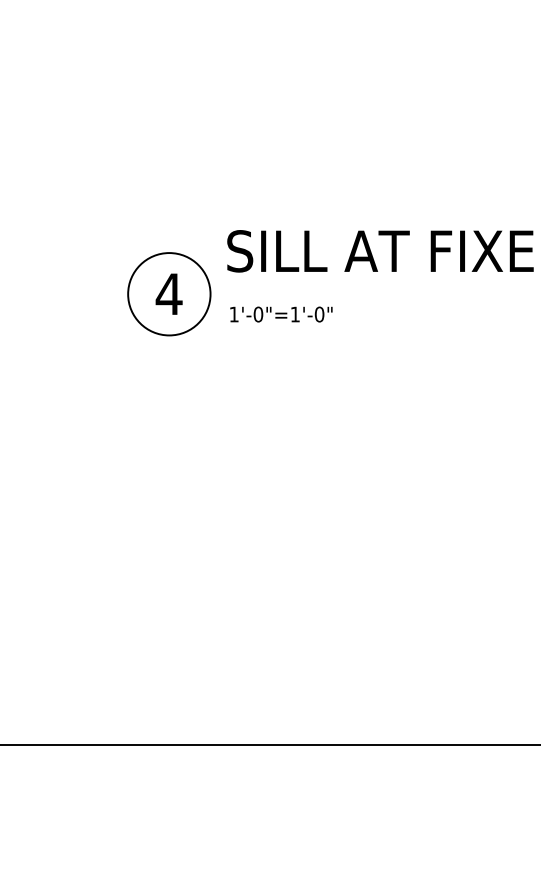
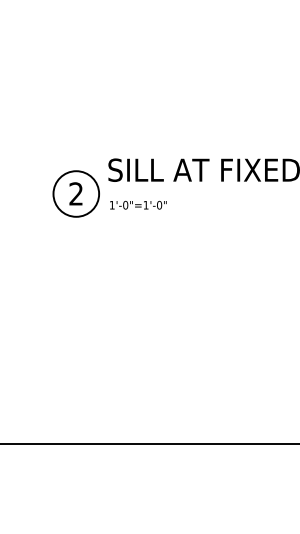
text: (167, 293) -> (75, 193), 4 -> 2

